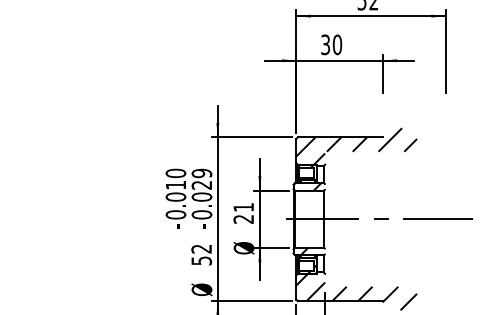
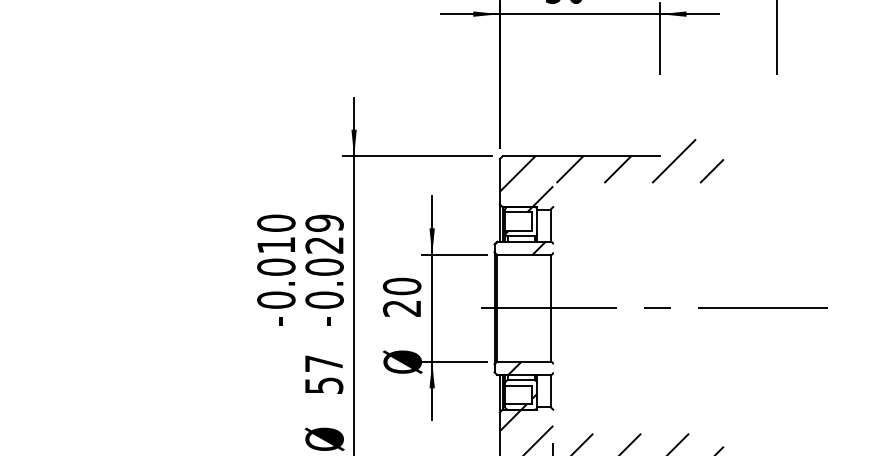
text: (243, 207) -> (401, 286), 21 -> 20
text: (201, 248) -> (323, 362), 52 -> 57

